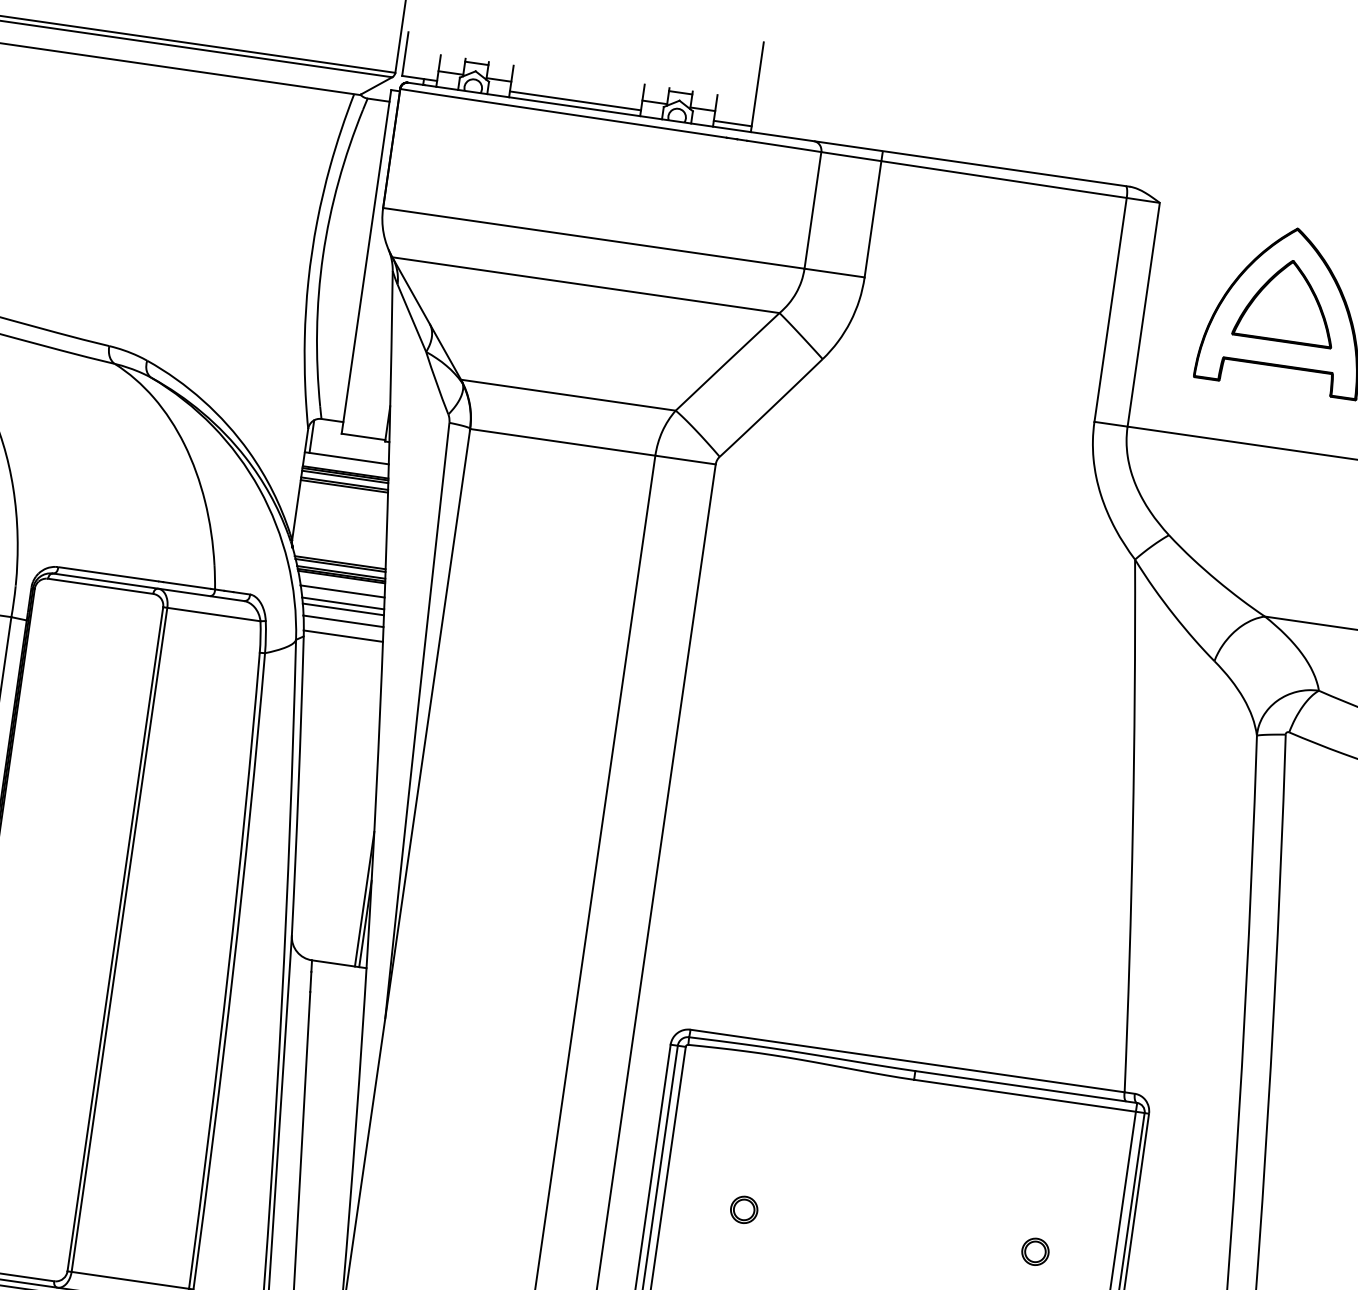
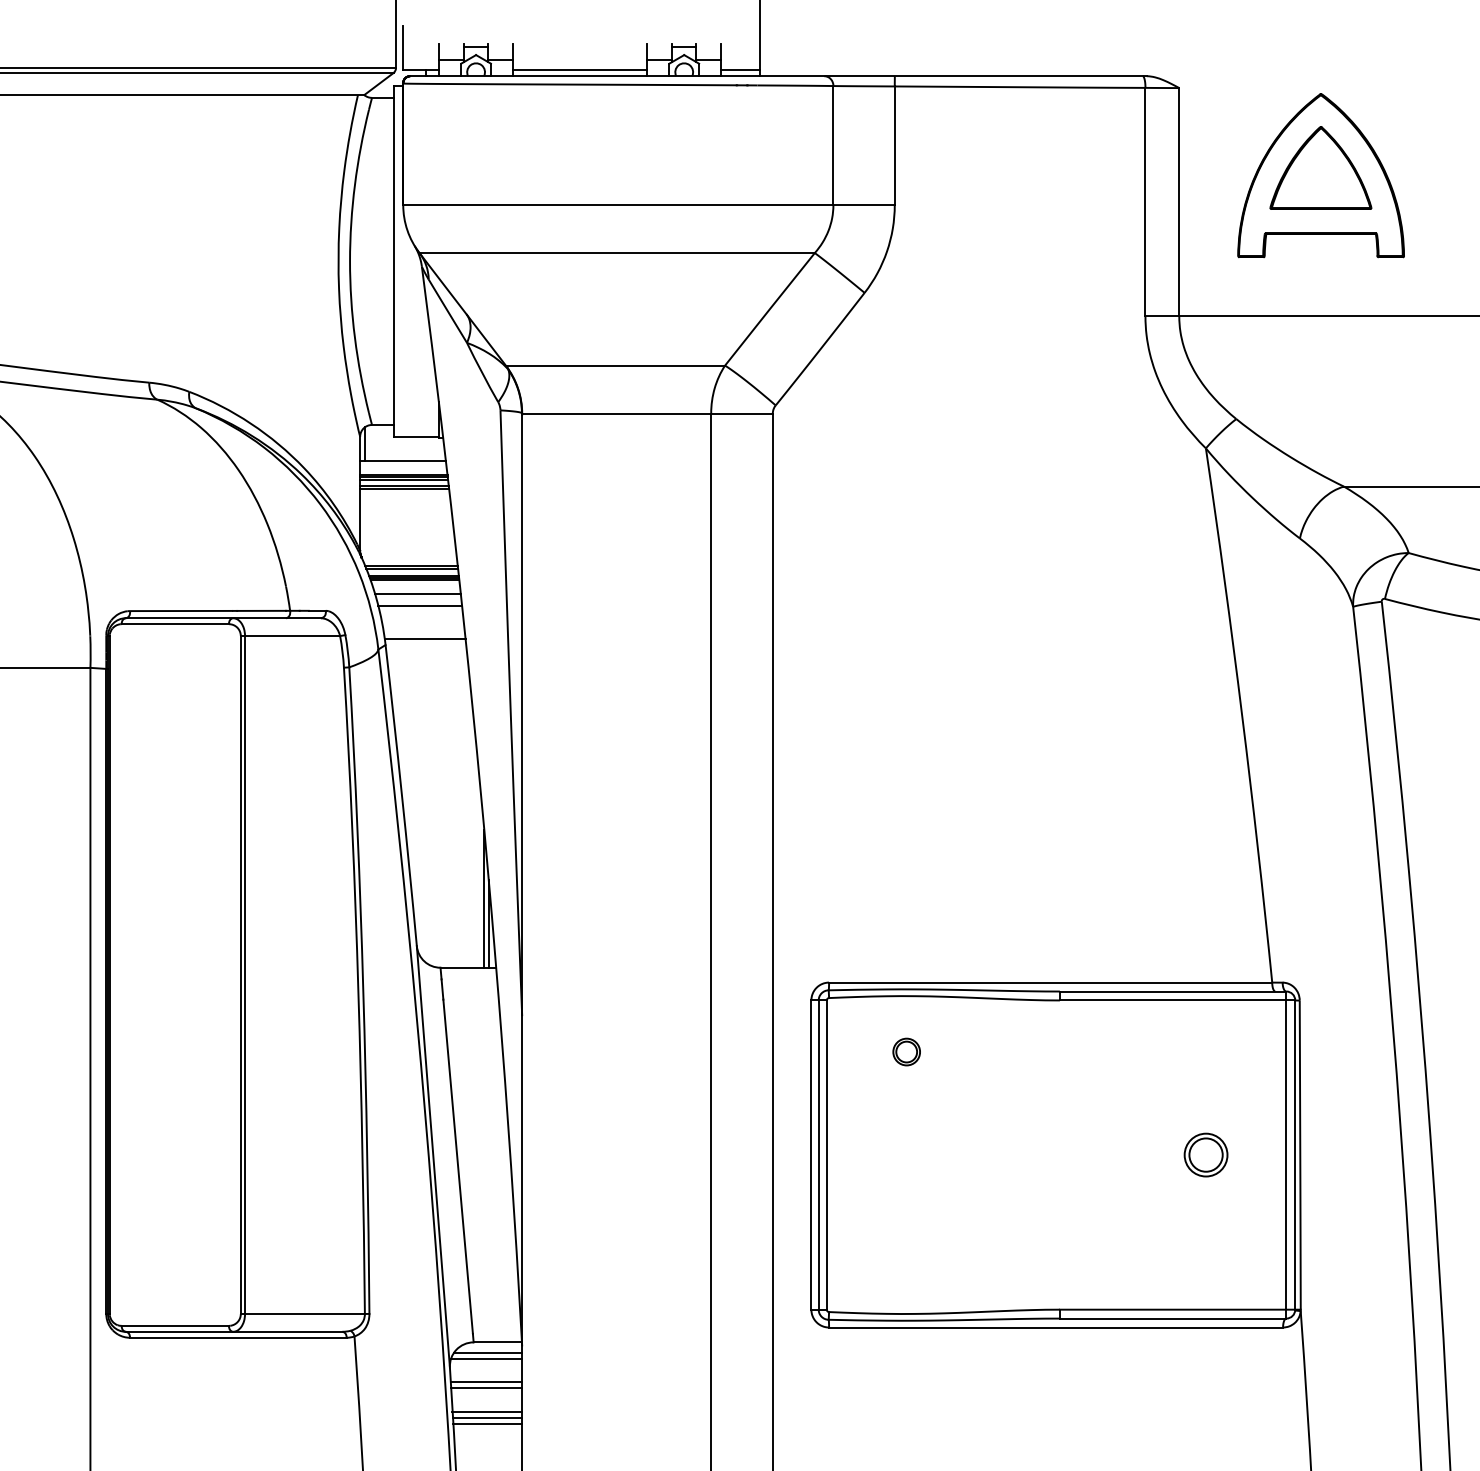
line: (342, 609) -> (420, 612), removed
line: (343, 621) -> (423, 624), removed
part: (744, 1209) -> (906, 1051), moved
part: (1035, 1251) -> (1205, 1154), size x1.6

